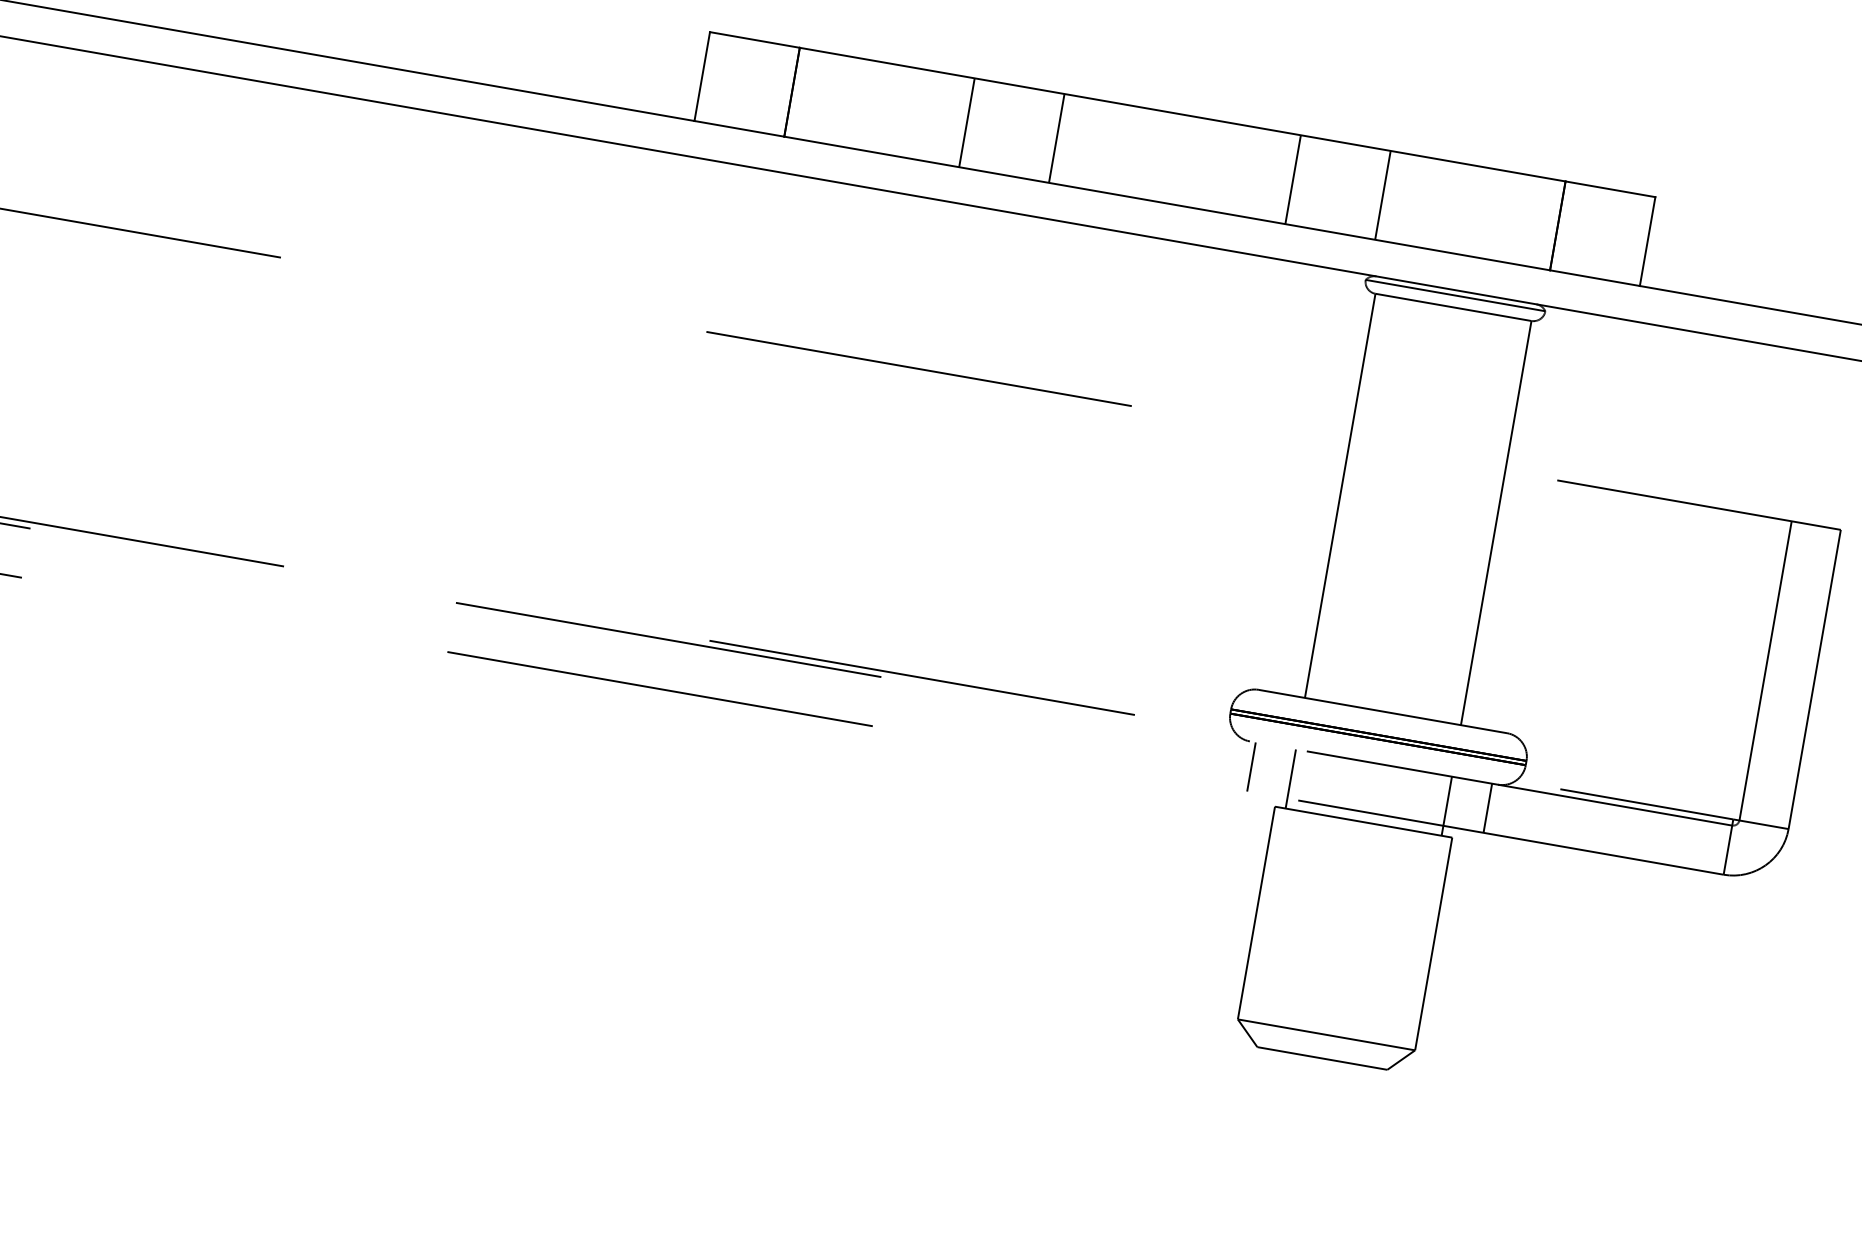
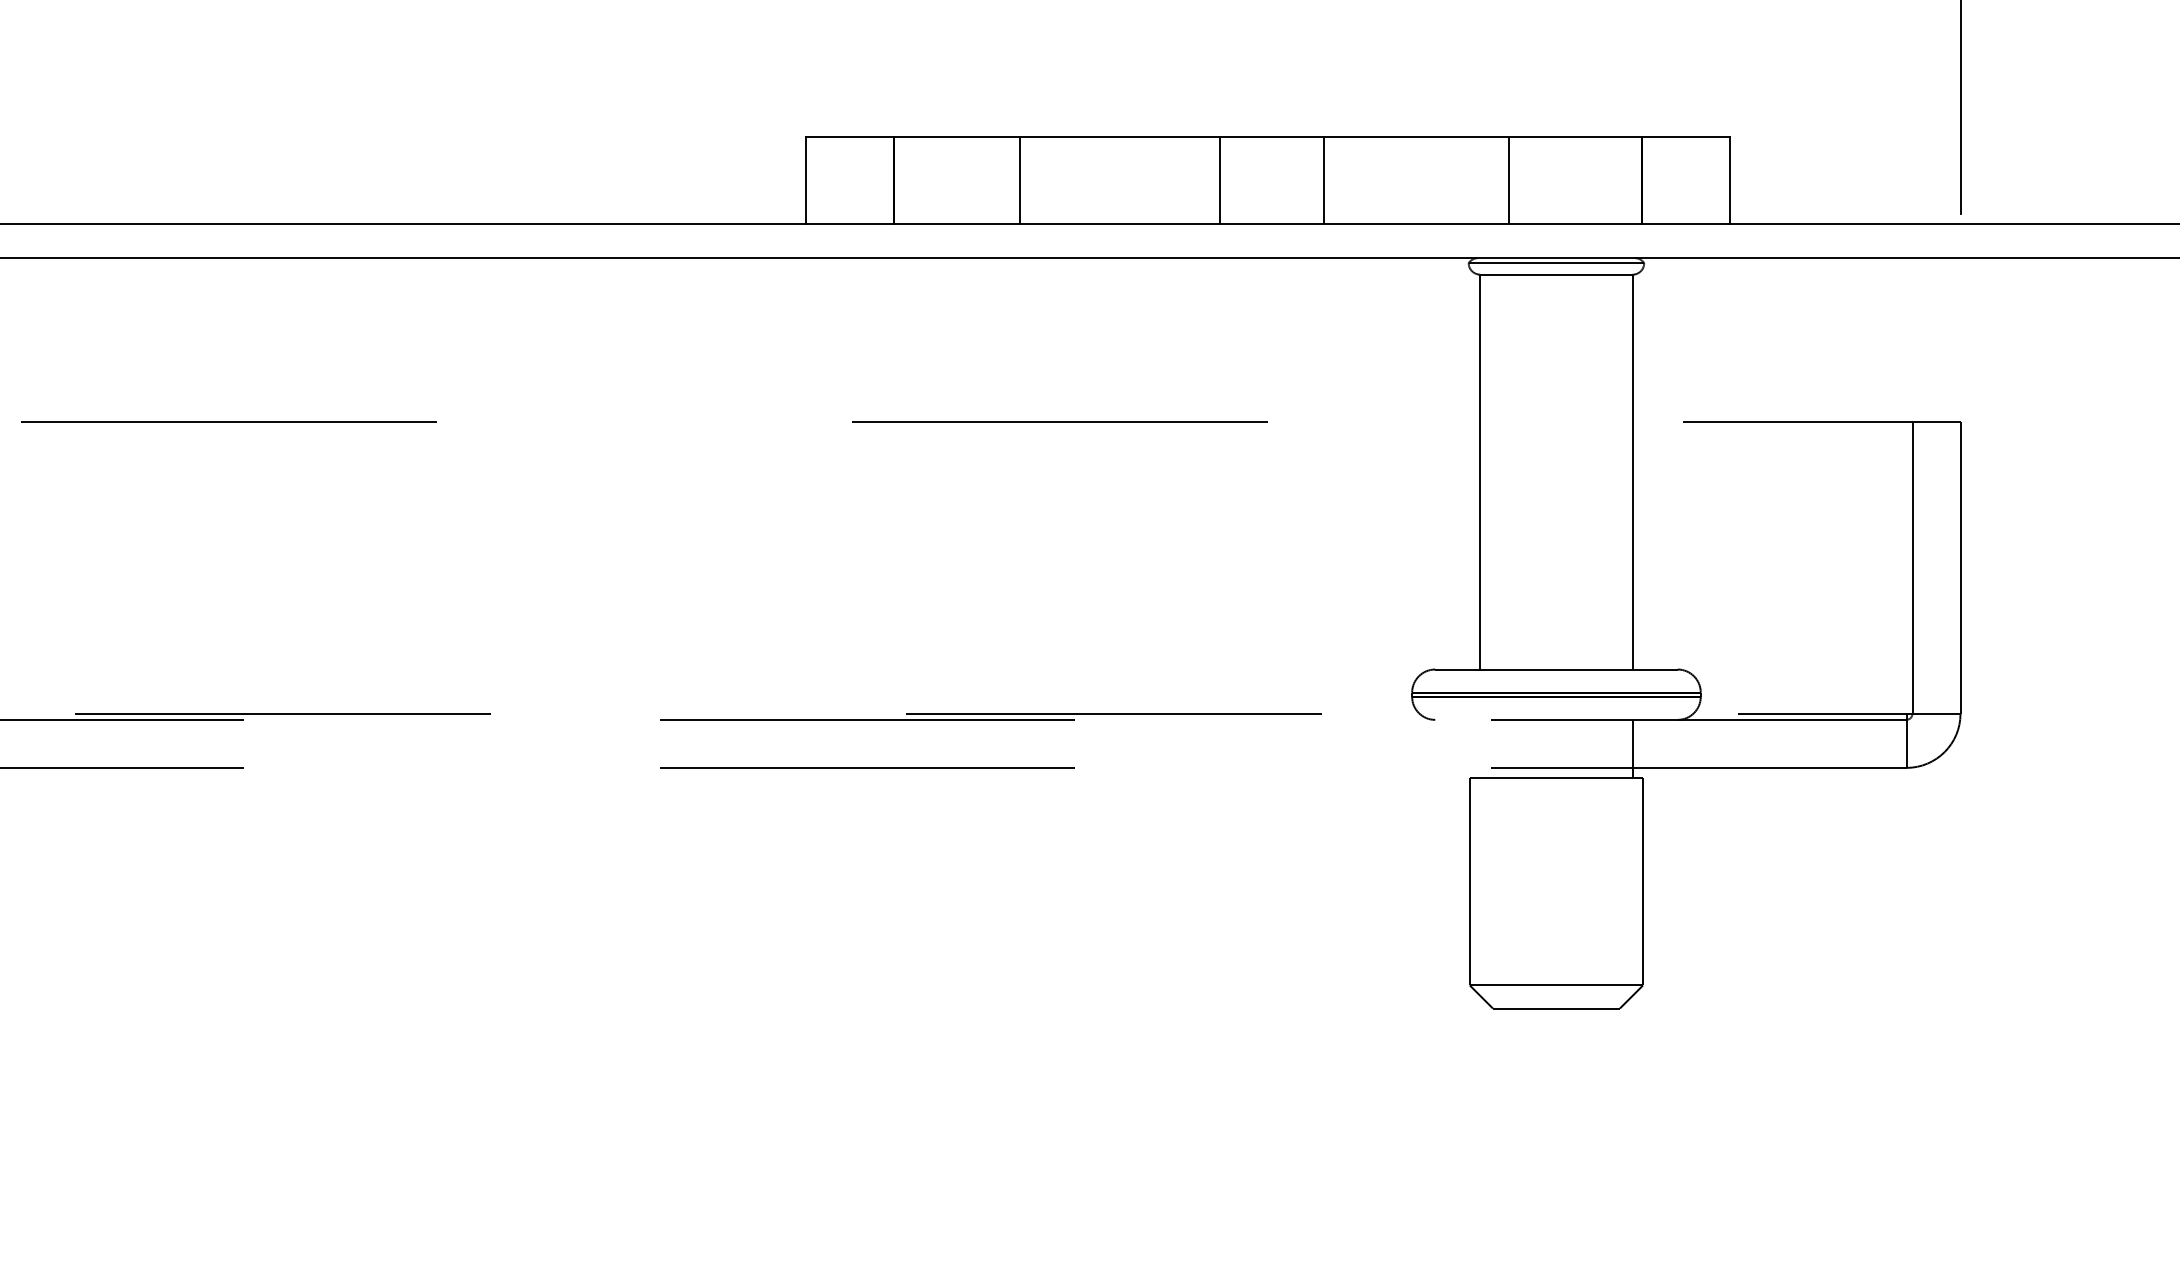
line: (966, 122) -> (1019, 179), moved
line: (1057, 137) -> (1220, 179), moved
line: (1293, 179) -> (1324, 179), moved
line: (1383, 194) -> (1509, 179), moved
line: (1251, 766) -> (1440, 743), removed
line: (1291, 778) -> (1480, 748), removed
line: (1487, 807) -> (1671, 743), removed

